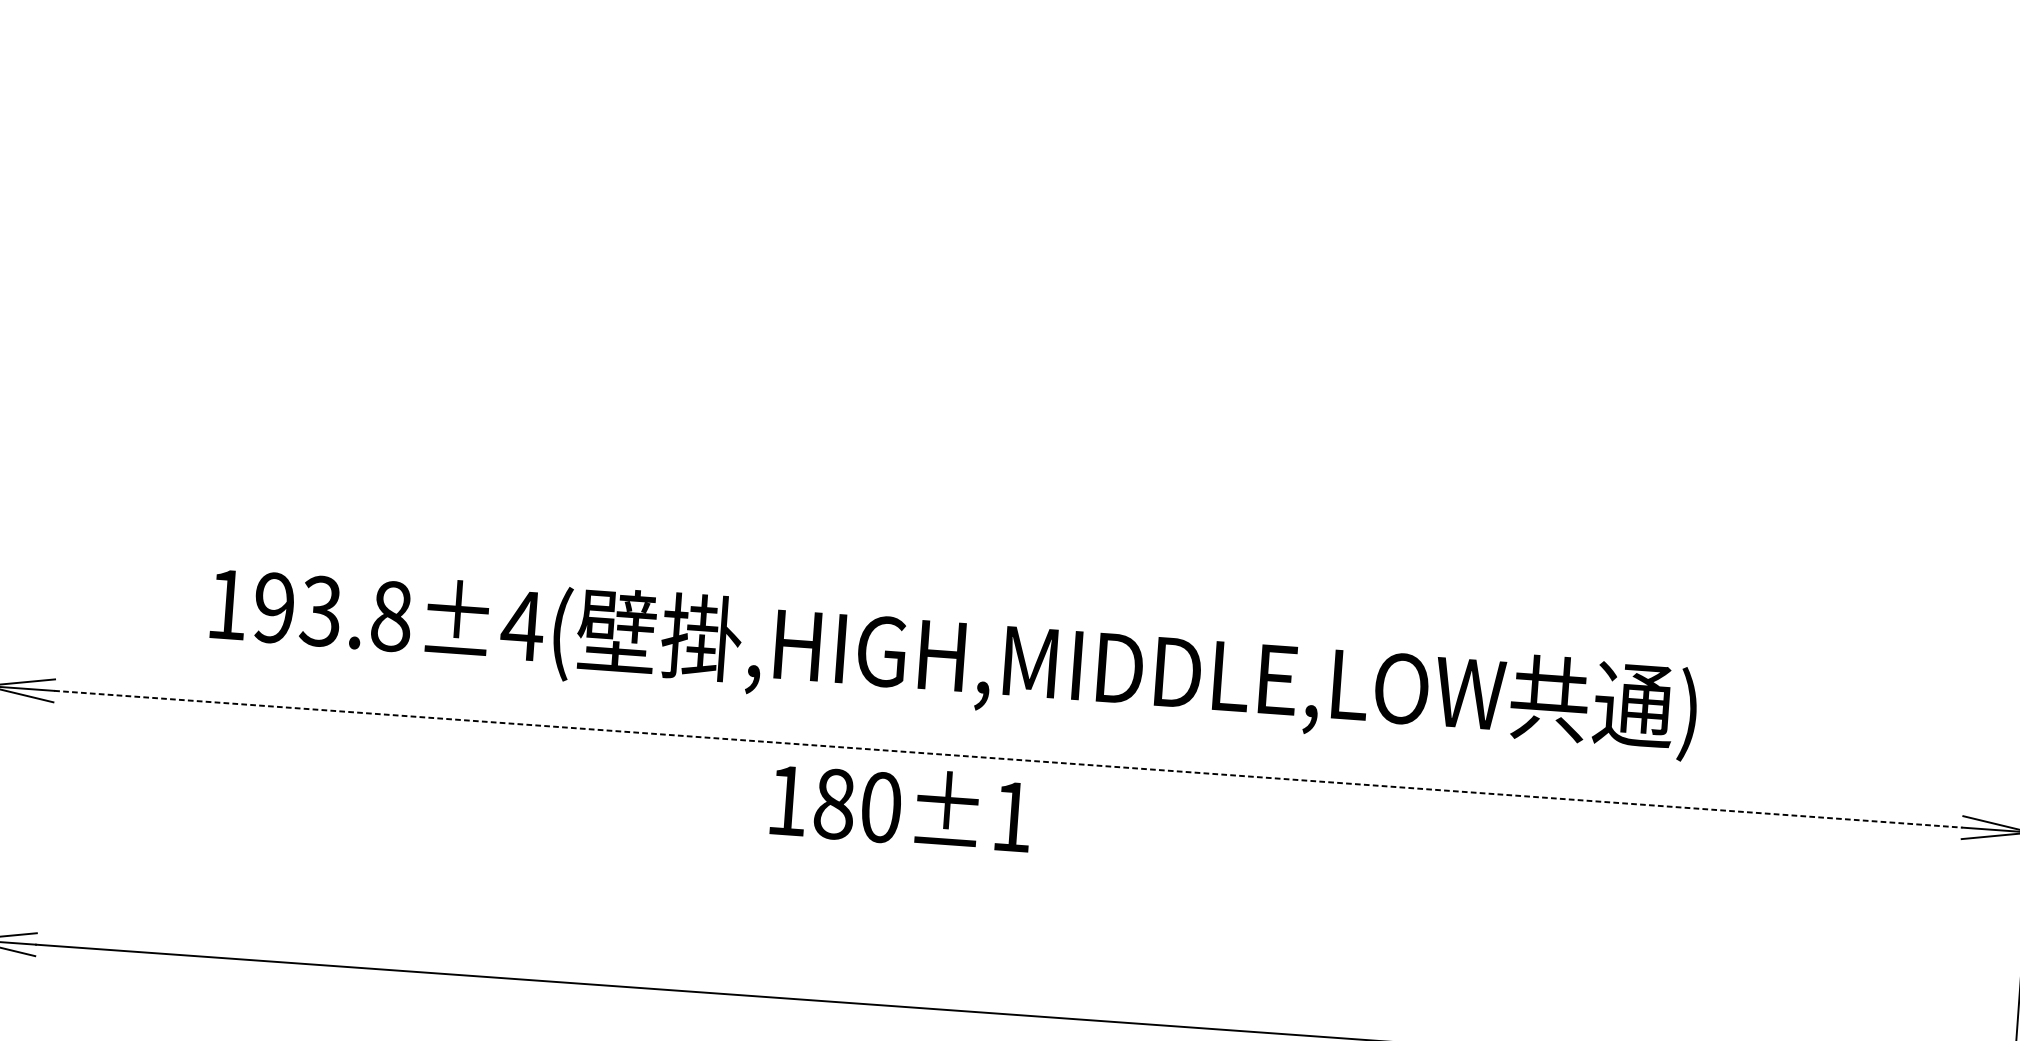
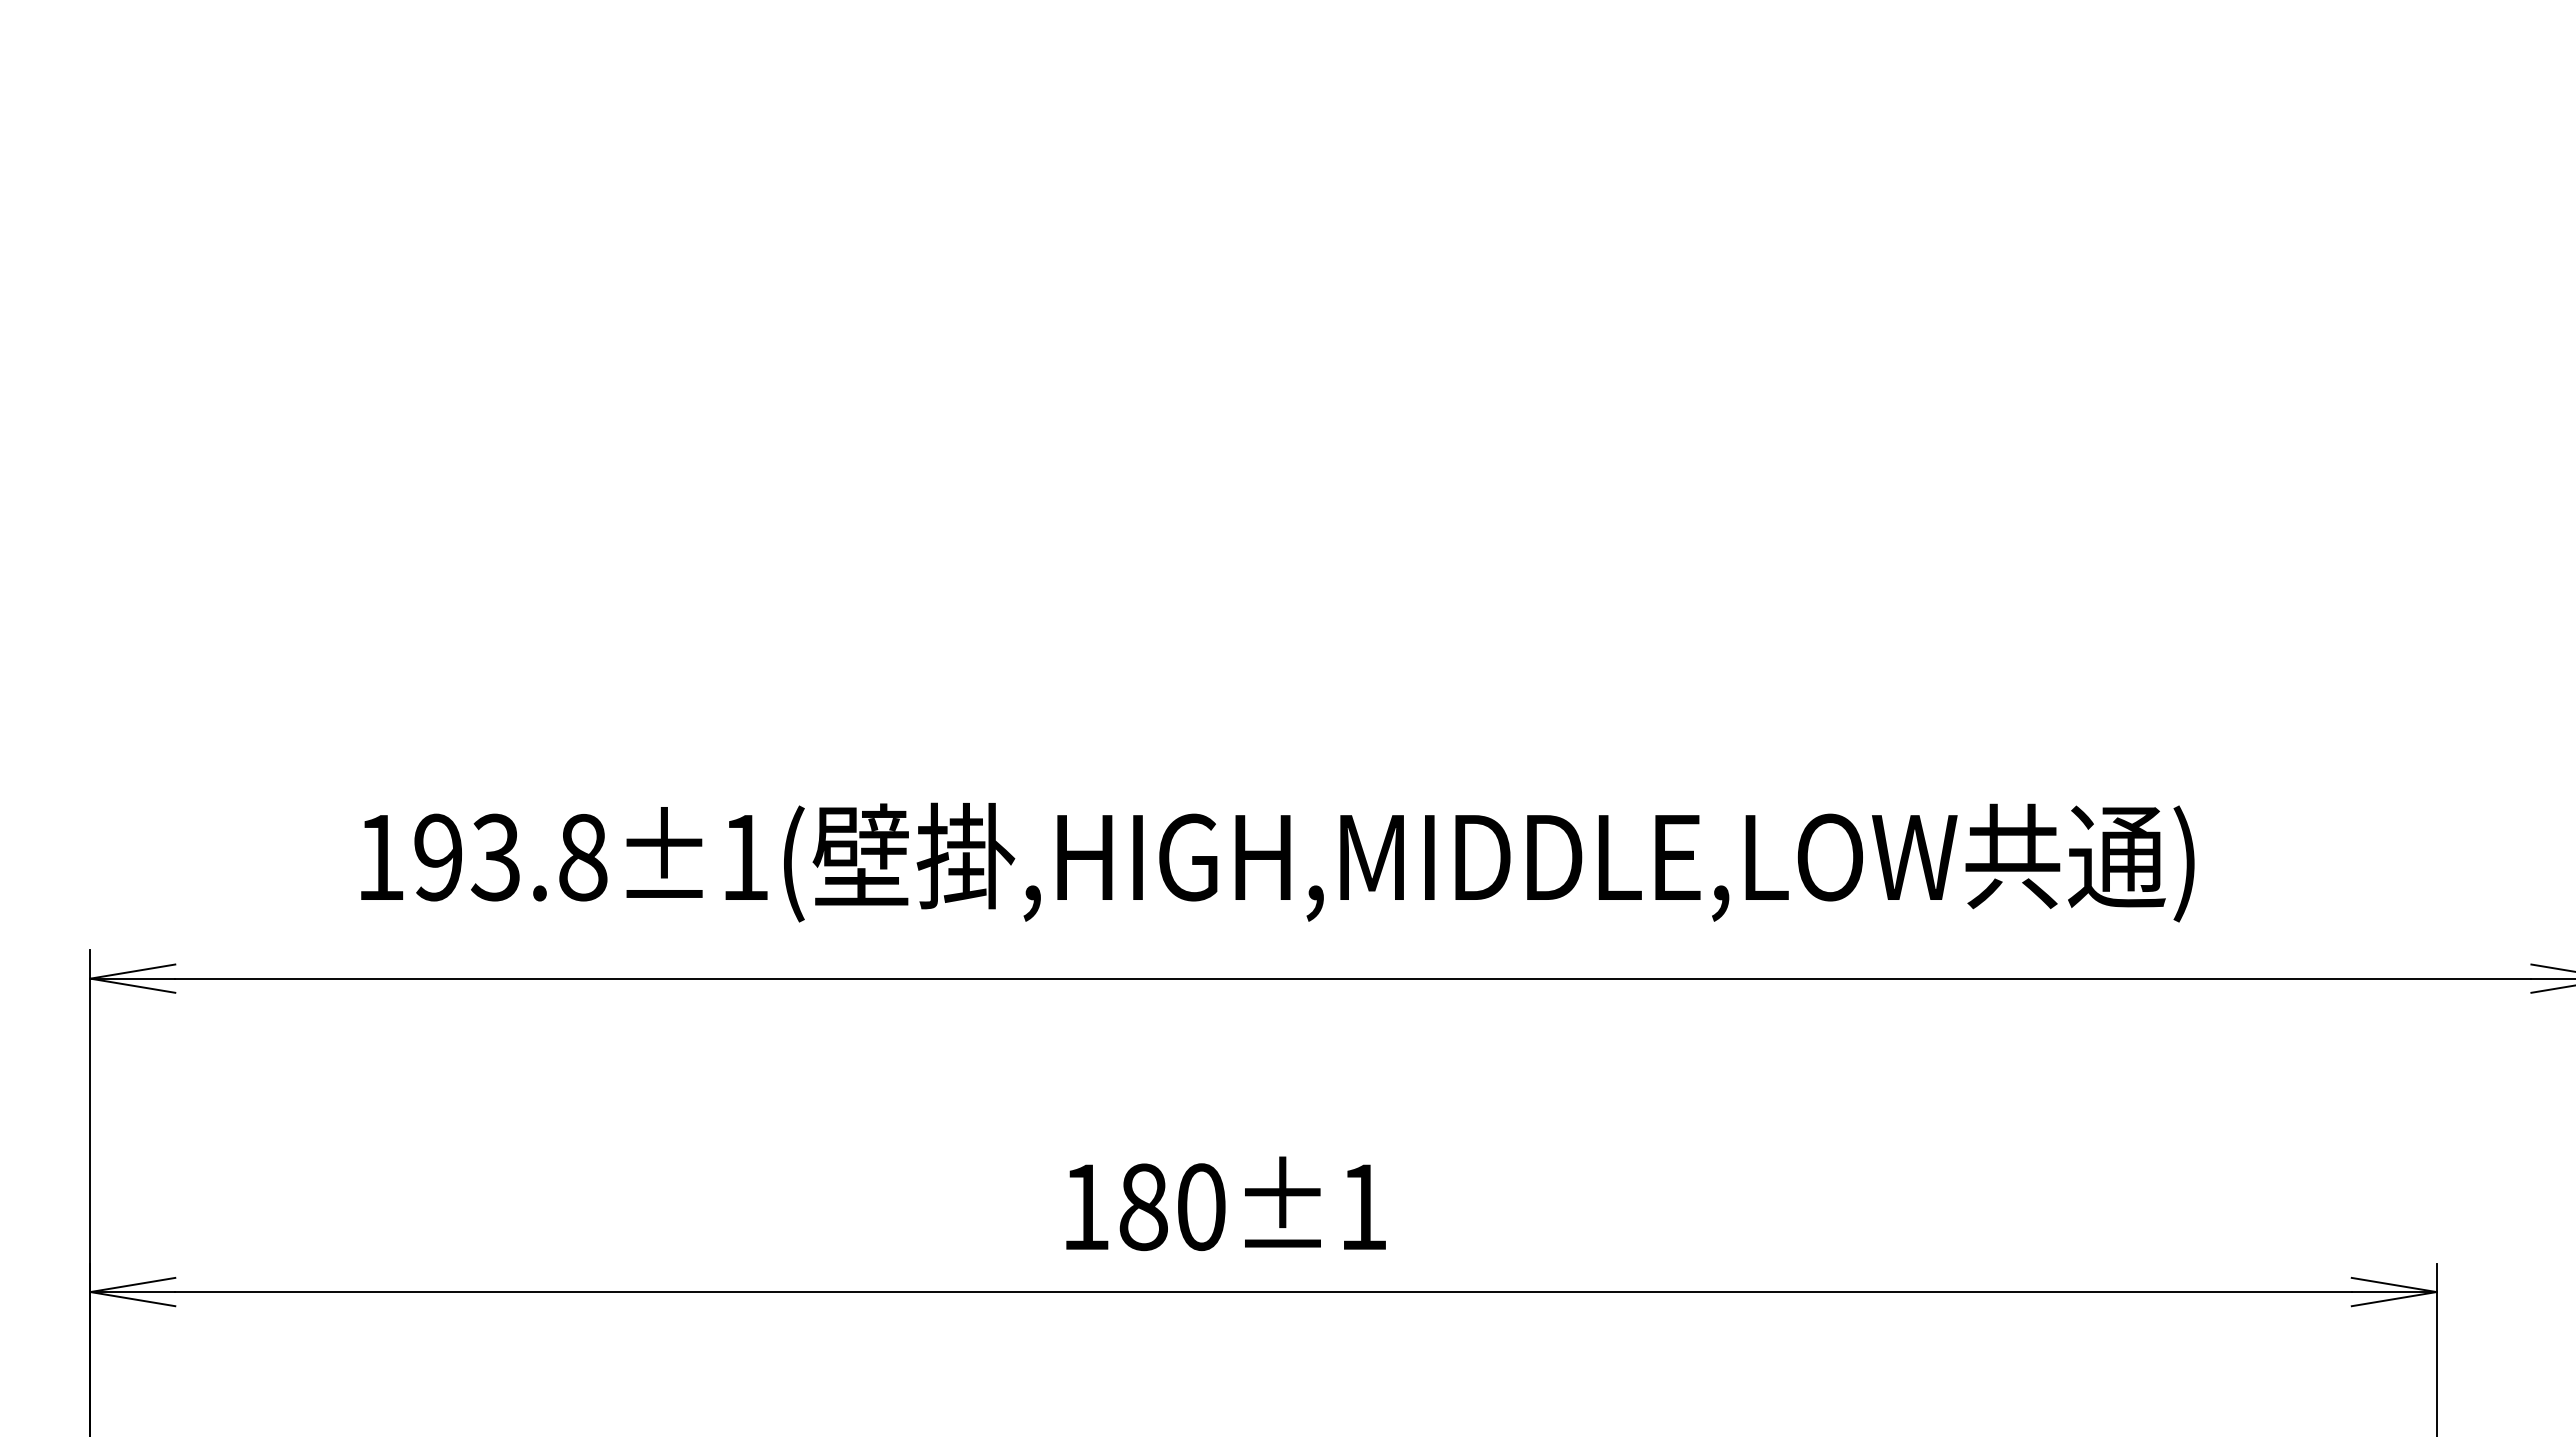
text: (522, 625) -> (744, 857), 193.8±4( -> 193.8±1(
line: (1008, 759) -> (1353, 978), dashed -> solid
text: (900, 805) -> (1225, 1203), moved

